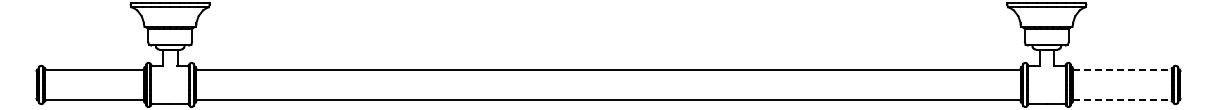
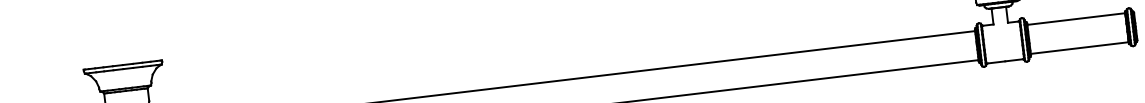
line: (1122, 70) -> (1076, 19), dashed -> solid
line: (1122, 99) -> (1079, 47), dashed -> solid

